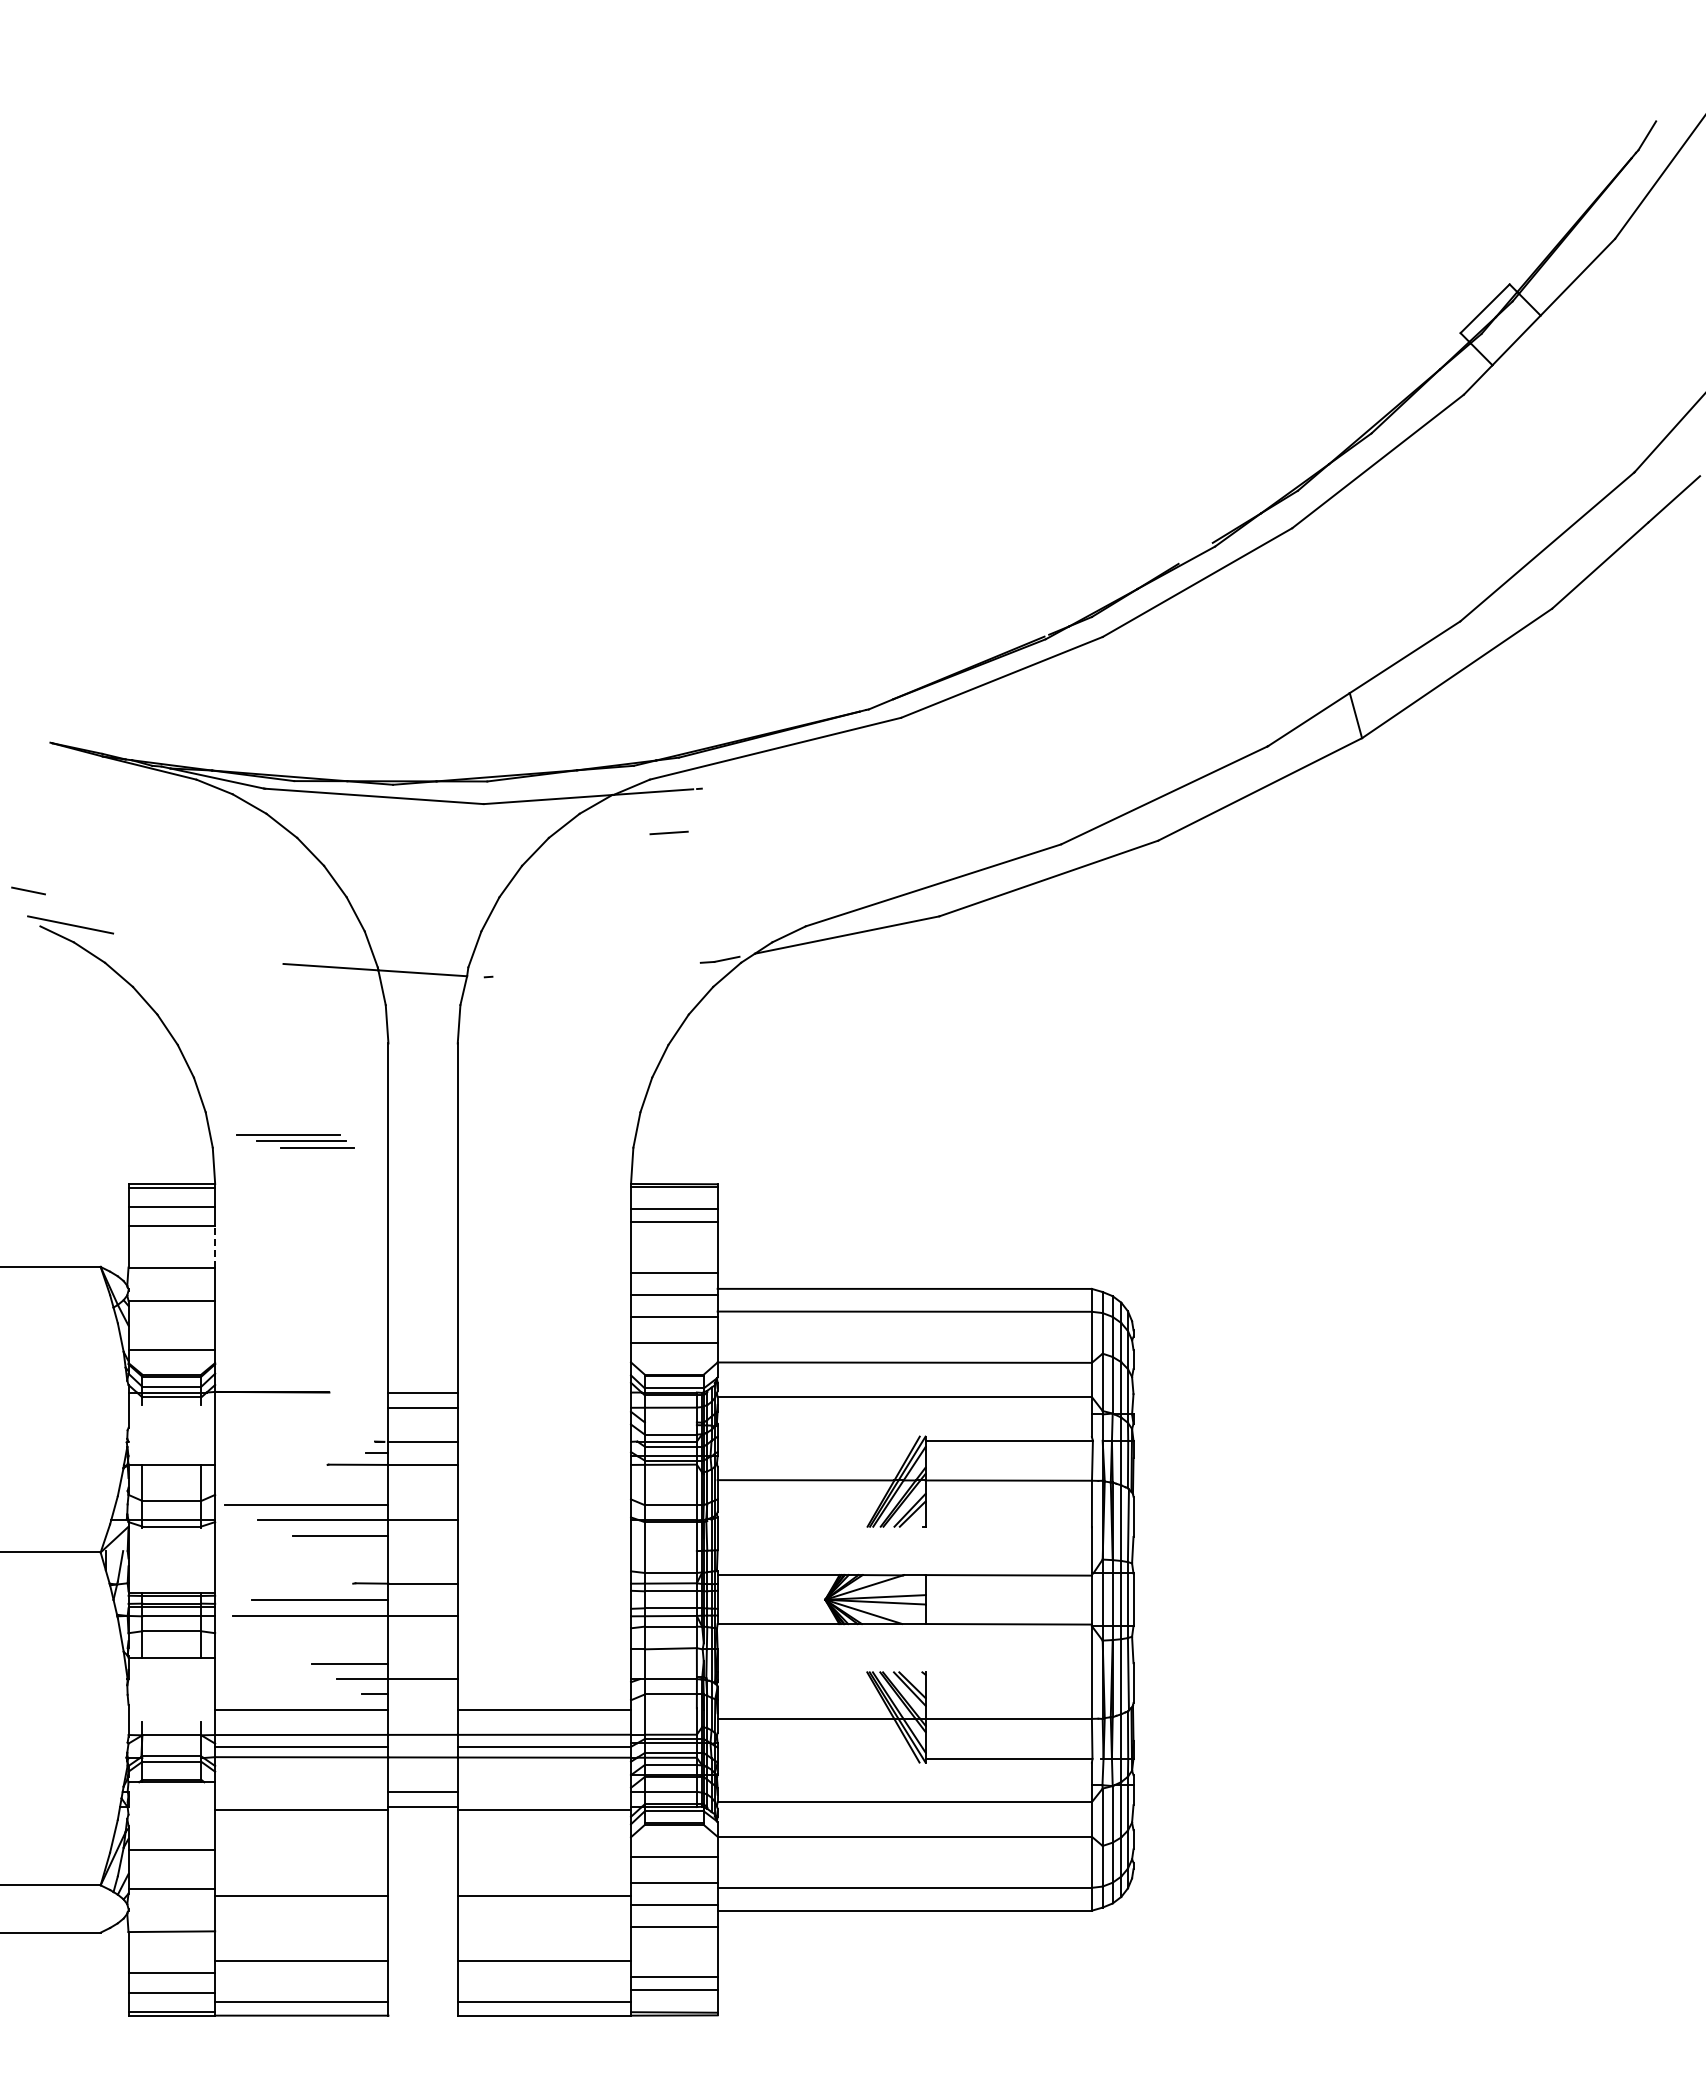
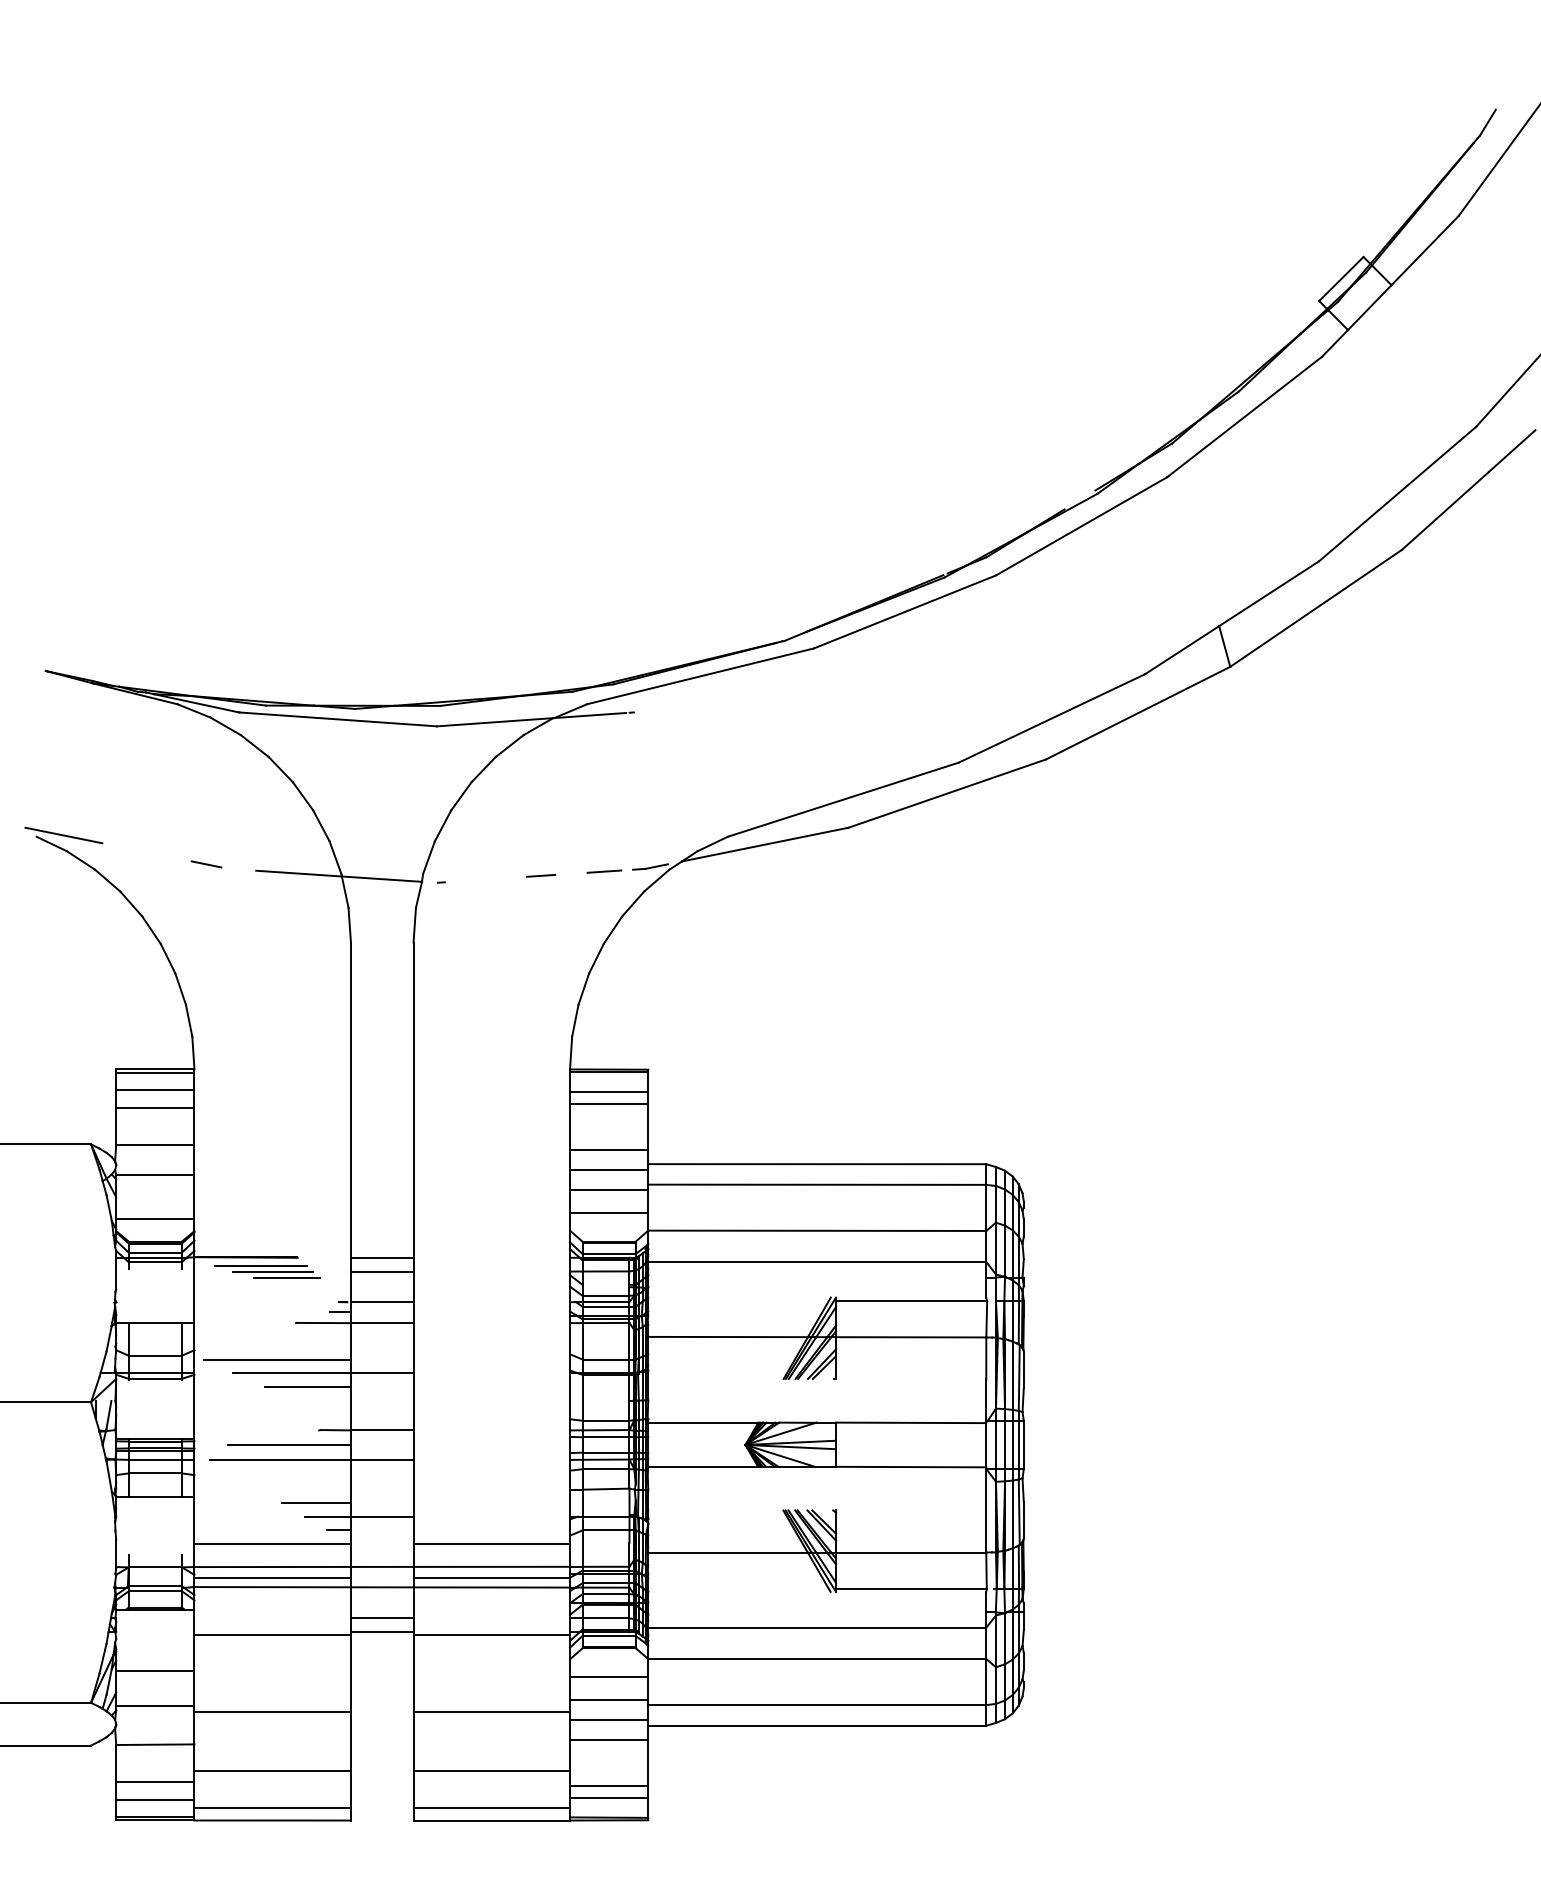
line: (668, 832) -> (603, 871), moved
line: (28, 890) -> (206, 863), moved
line: (598, 969) -> (540, 875), added
part: (295, 1141) -> (267, 1272), moved
line: (215, 1246) -> (194, 1125), dashed -> solid

